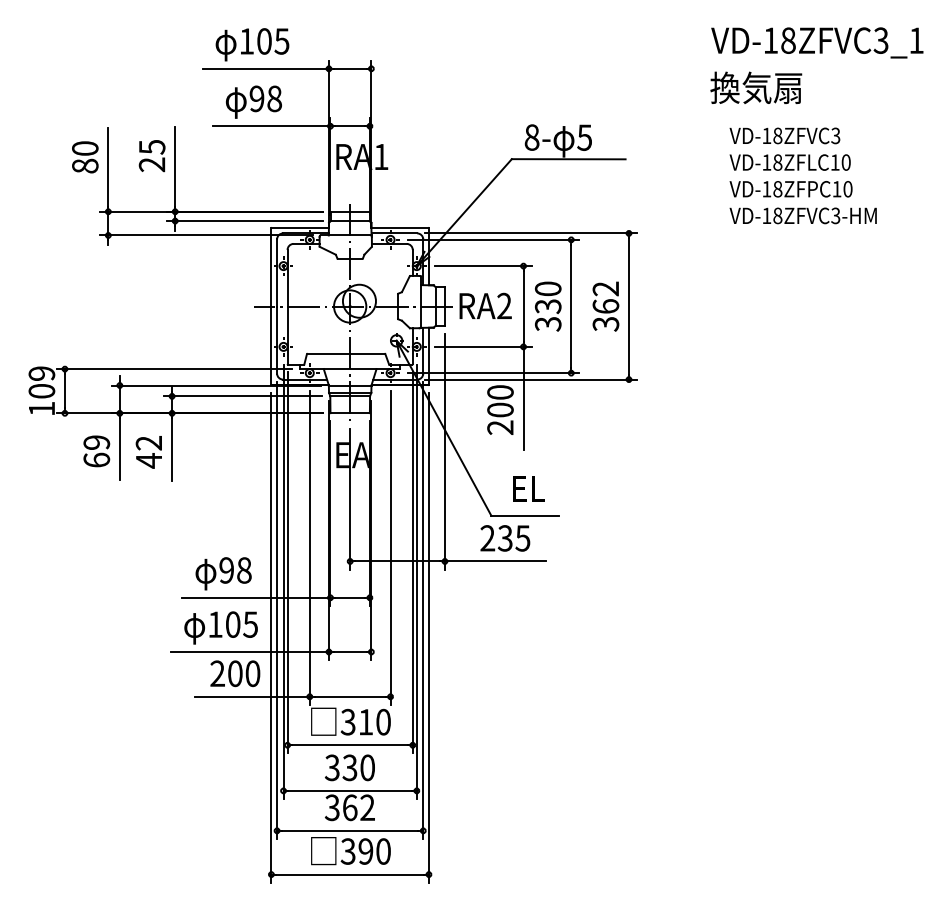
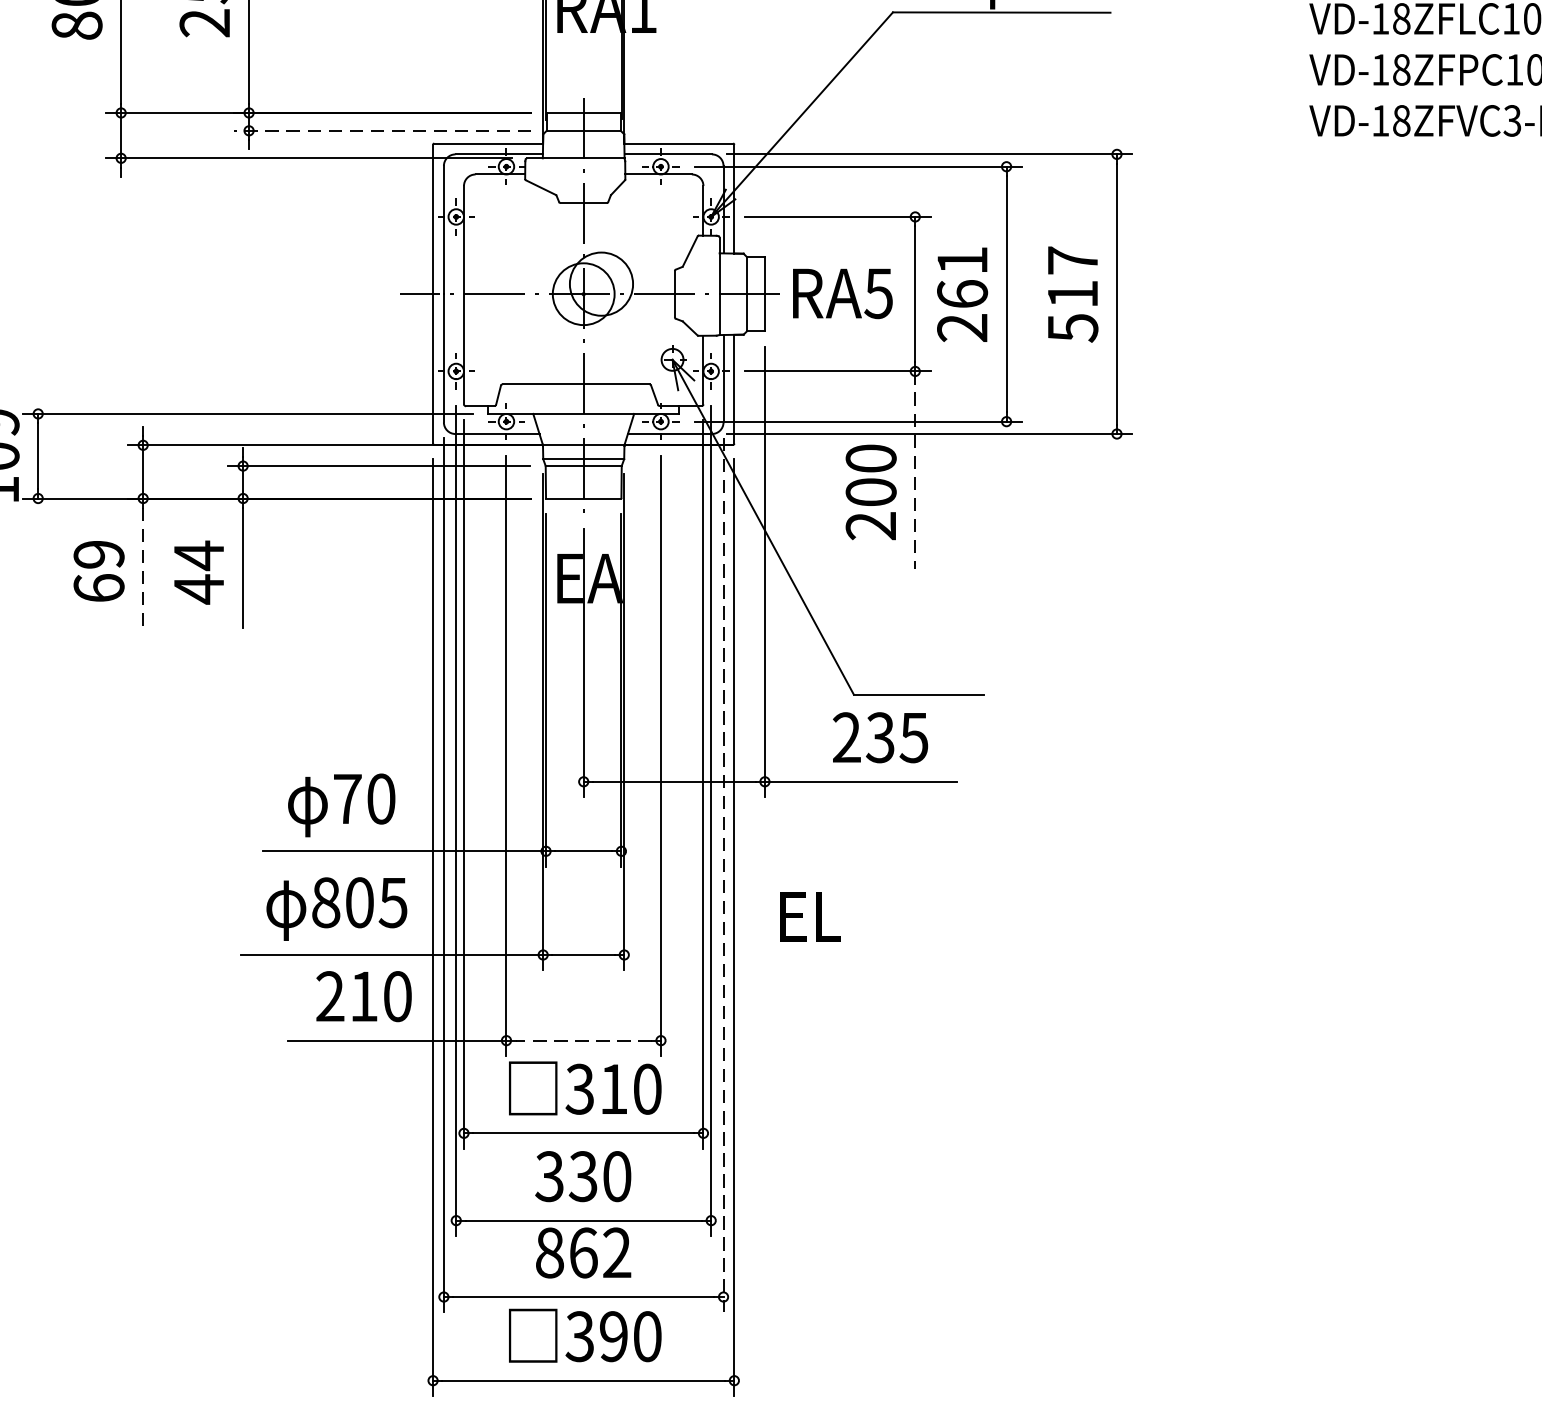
line: (244, 221) -> (381, 131), solid -> dashed
text: (504, 305) -> (878, 292), RA2 -> RA5
text: (547, 306) -> (961, 294), 330 -> 261
text: (605, 306) -> (1072, 294), 362 -> 517
line: (523, 398) -> (915, 470), solid -> dashed
text: (148, 443) -> (197, 556), 42 -> 44
line: (119, 448) -> (142, 565), solid -> dashed
text: (528, 488) -> (810, 915), moved
text: (235, 570) -> (364, 799), 98 -> 70
line: (423, 610) -> (723, 875), solid -> dashed
text: (215, 624) -> (326, 902), 105 -> 805
text: (235, 673) -> (364, 996), 200 -> 210
line: (350, 696) -> (584, 1040), solid -> dashed
text: (331, 807) -> (547, 1252), 362 -> 862

